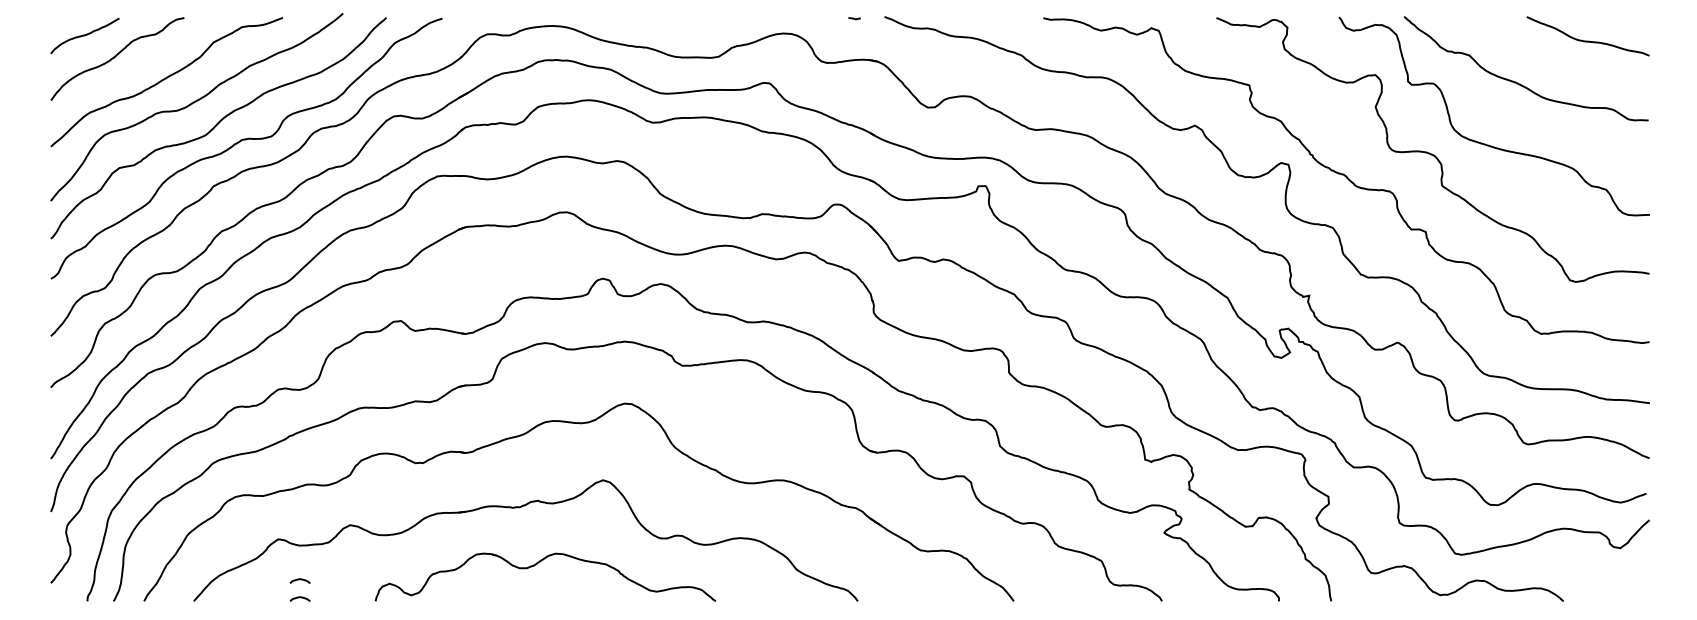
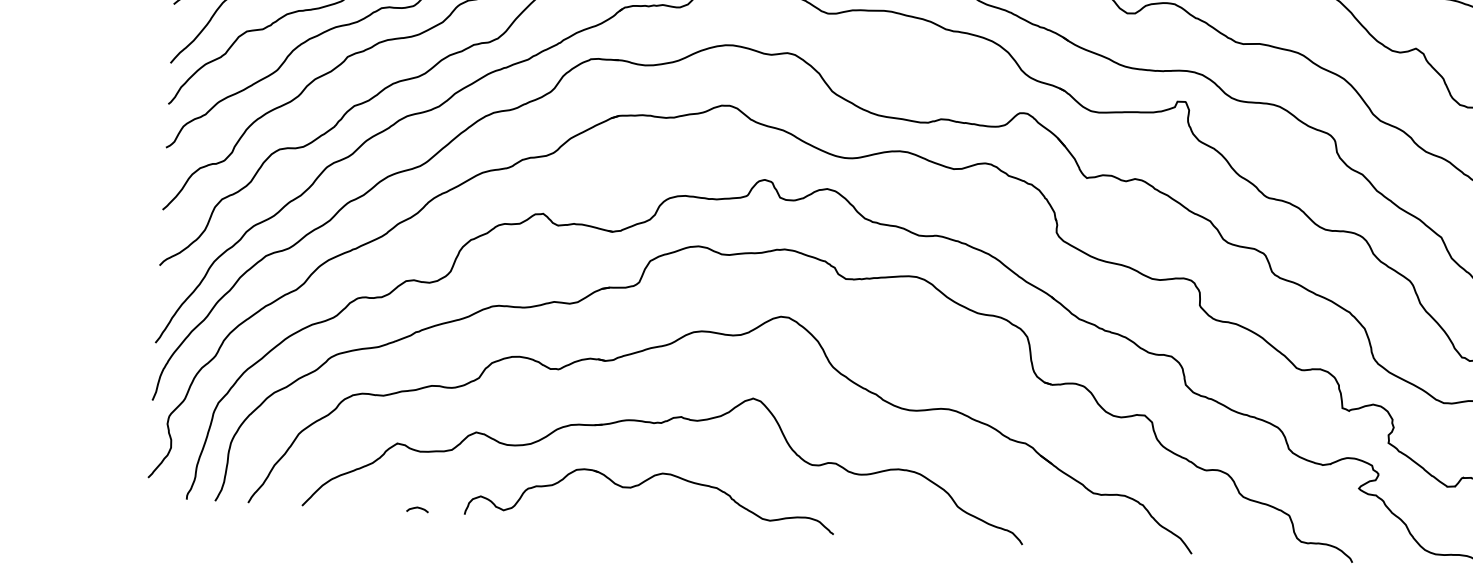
part: (537, 564) -> (642, 484), moved
curve: (299, 580) -> (417, 489), removed

